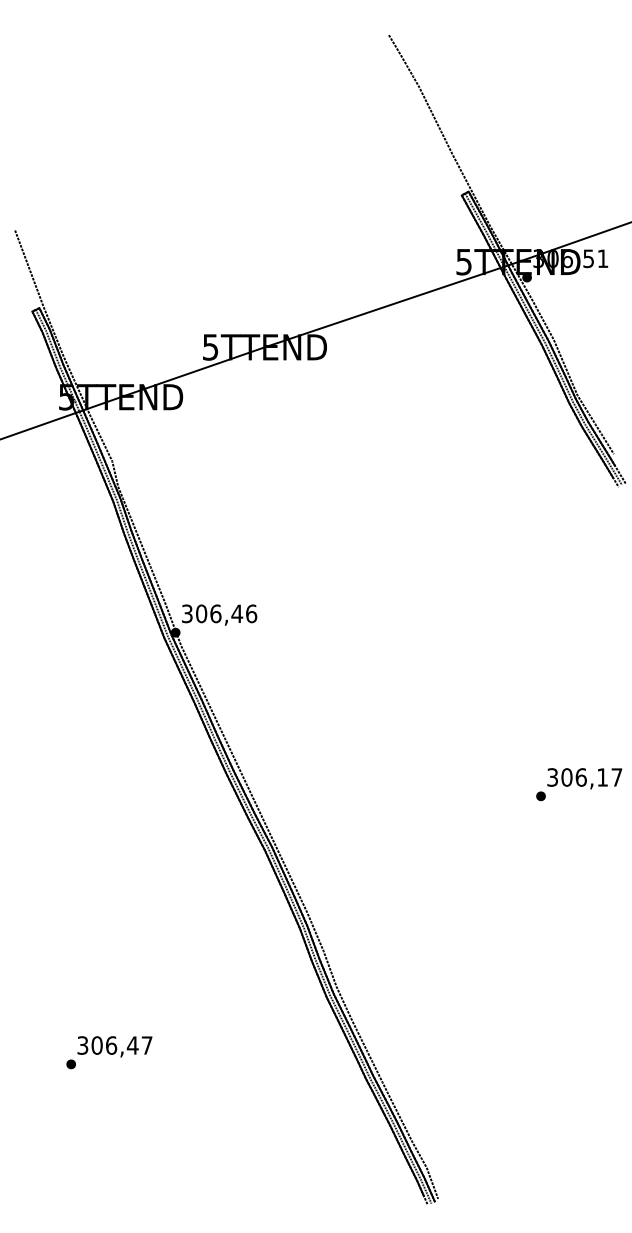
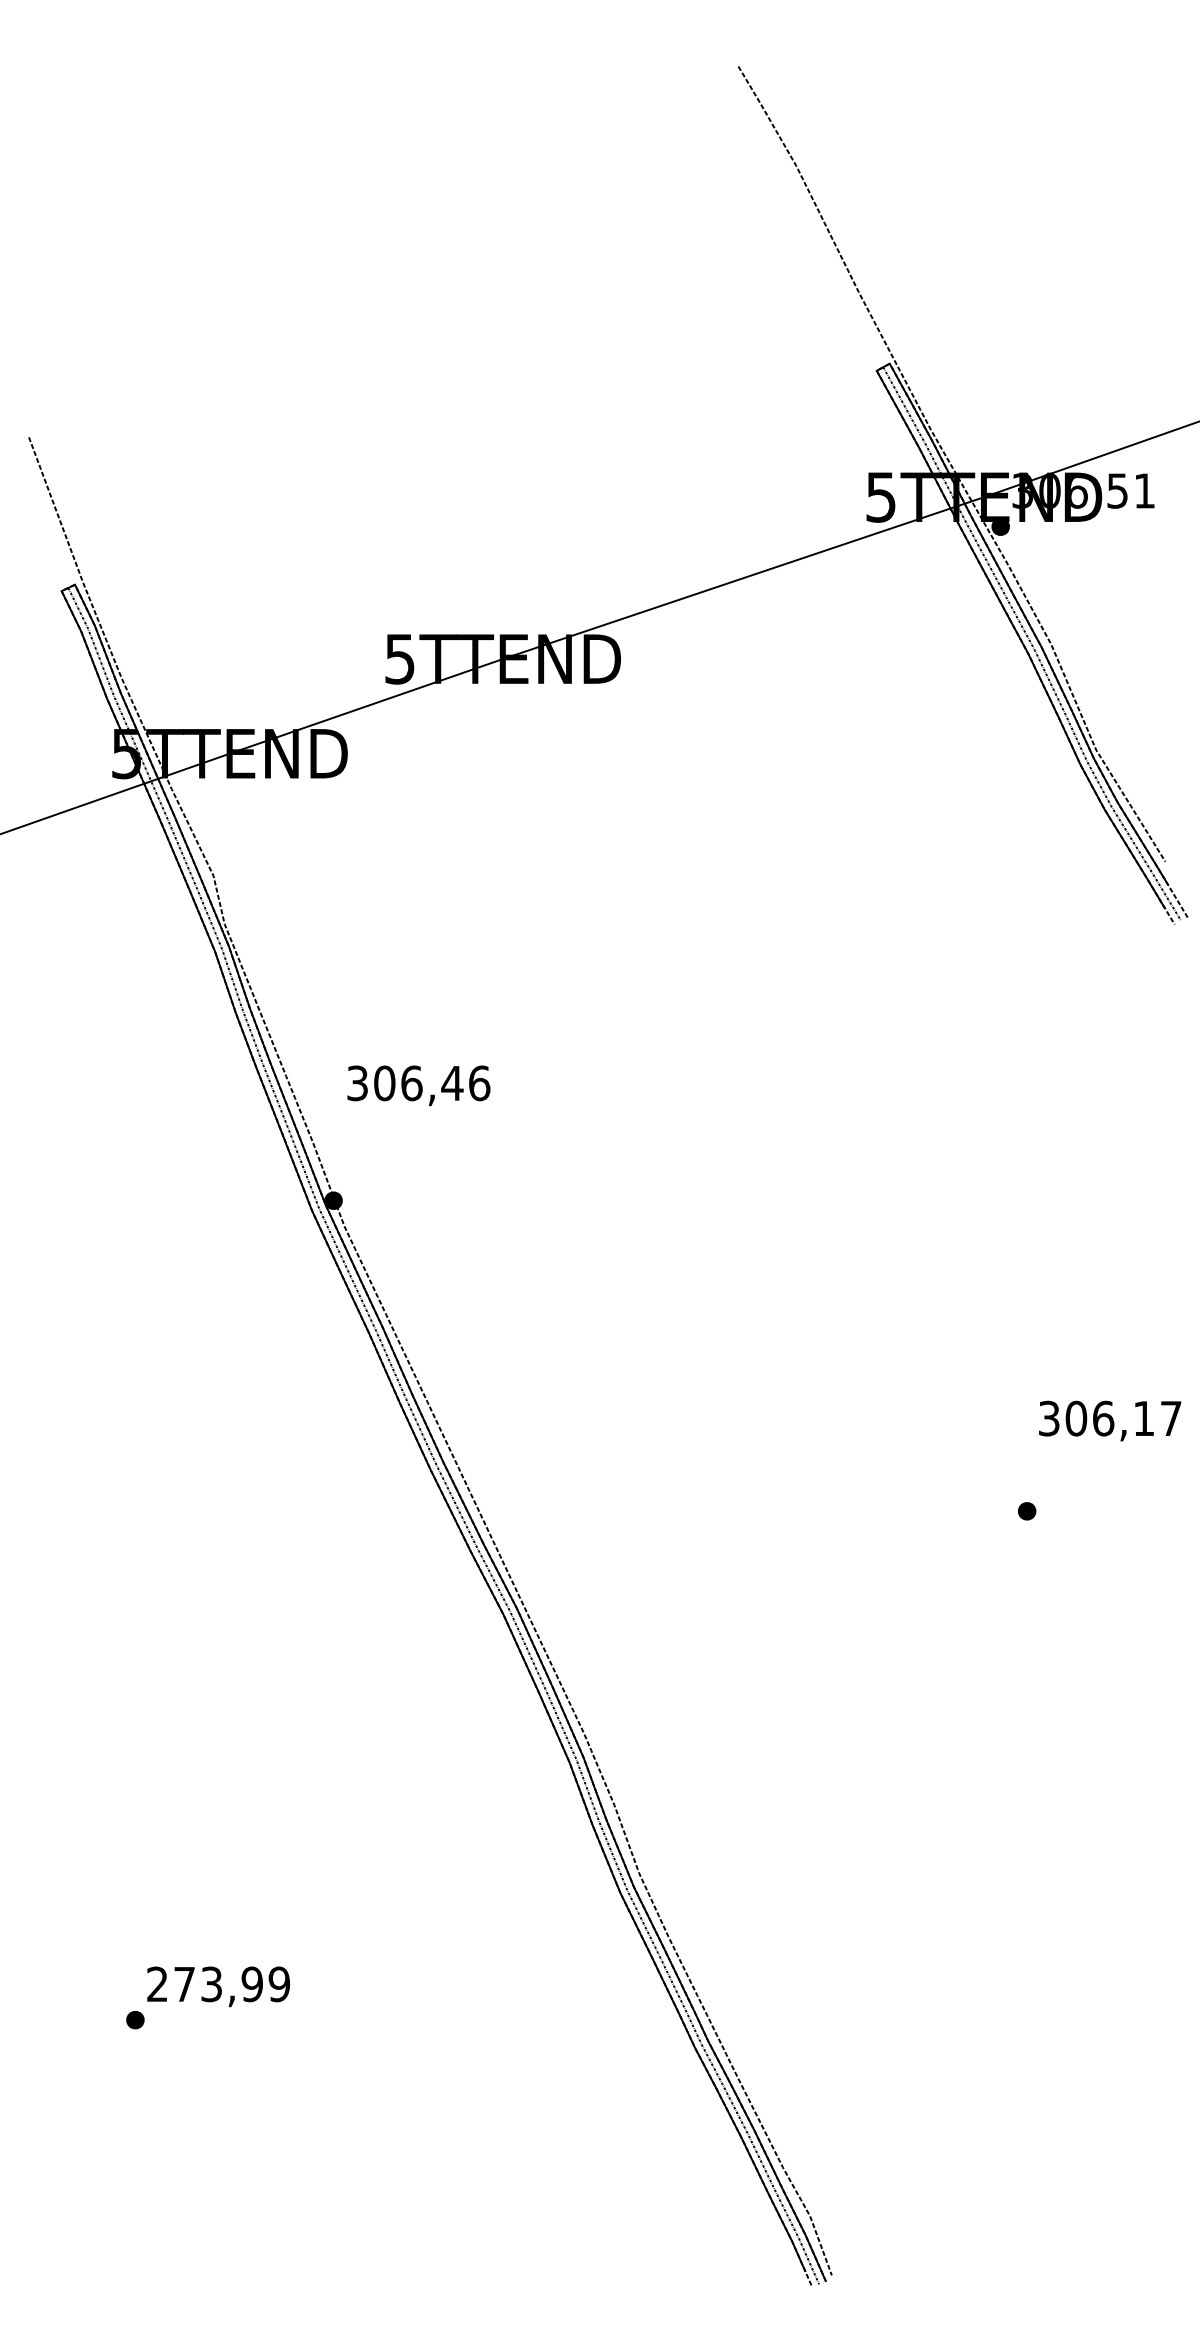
text: (219, 614) -> (418, 1084), moved
text: (584, 778) -> (1109, 1420), moved
text: (114, 1045) -> (217, 1984), 306,47 -> 273,99

